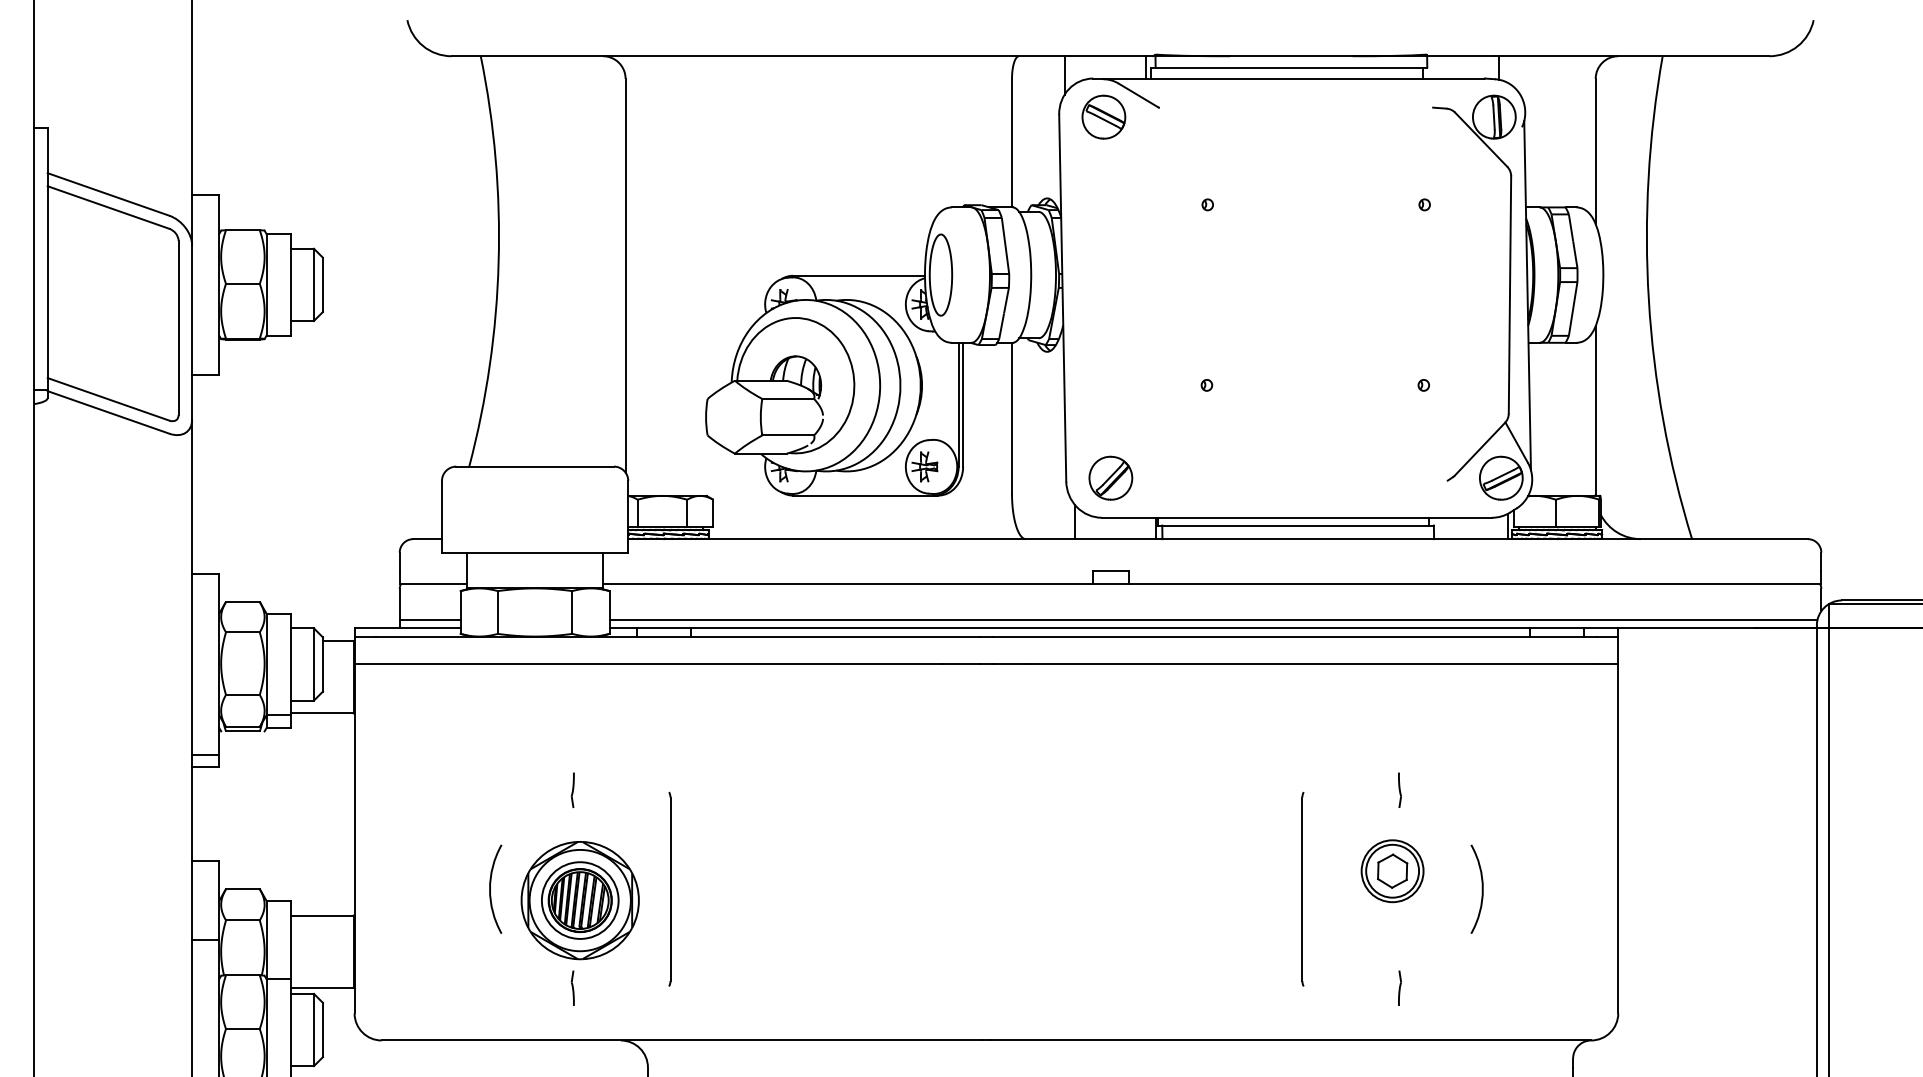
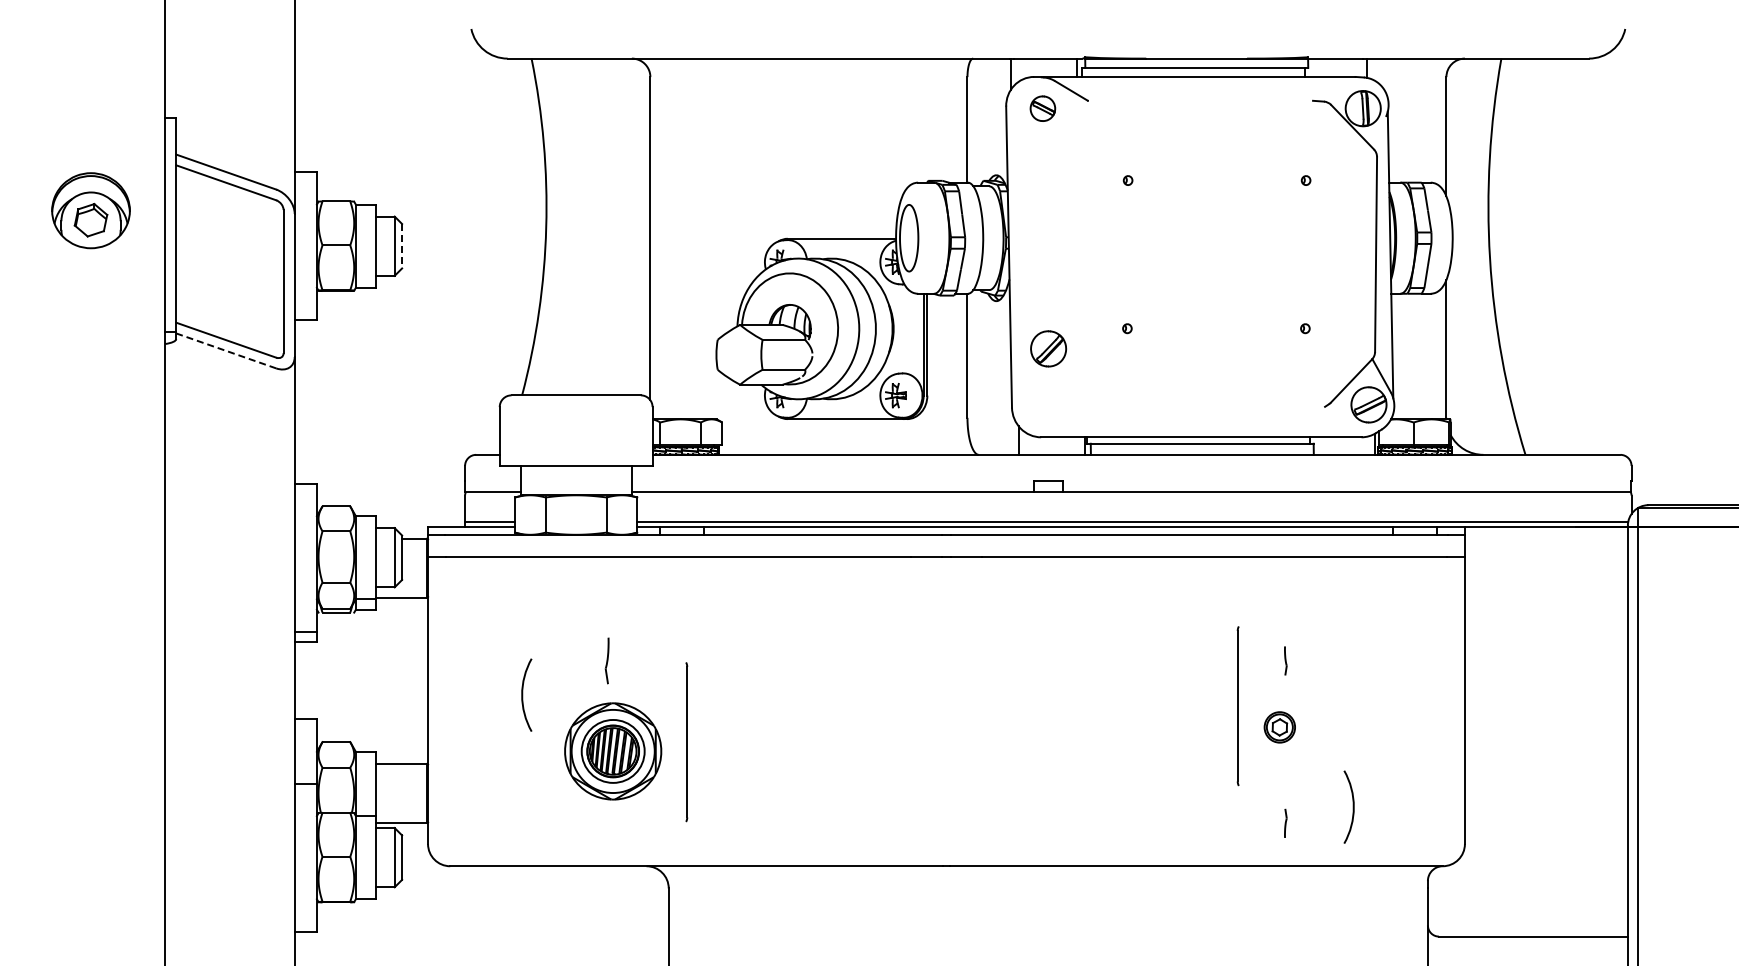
part: (1103, 117) -> (1042, 108), size x0.7
line: (323, 285) -> (402, 246), solid -> dashed
line: (108, 411) -> (226, 350), solid -> dashed
part: (1110, 477) -> (1048, 348), moved
part: (572, 789) -> (606, 660), size x1.6
part: (1392, 871) -> (1279, 727), size x0.6
arc: (491, 888) -> (523, 694), moved
arc: (1481, 888) -> (1352, 806), moved
part: (1302, 889) -> (1237, 706), moved
part: (572, 987) -> (606, 822), removed

